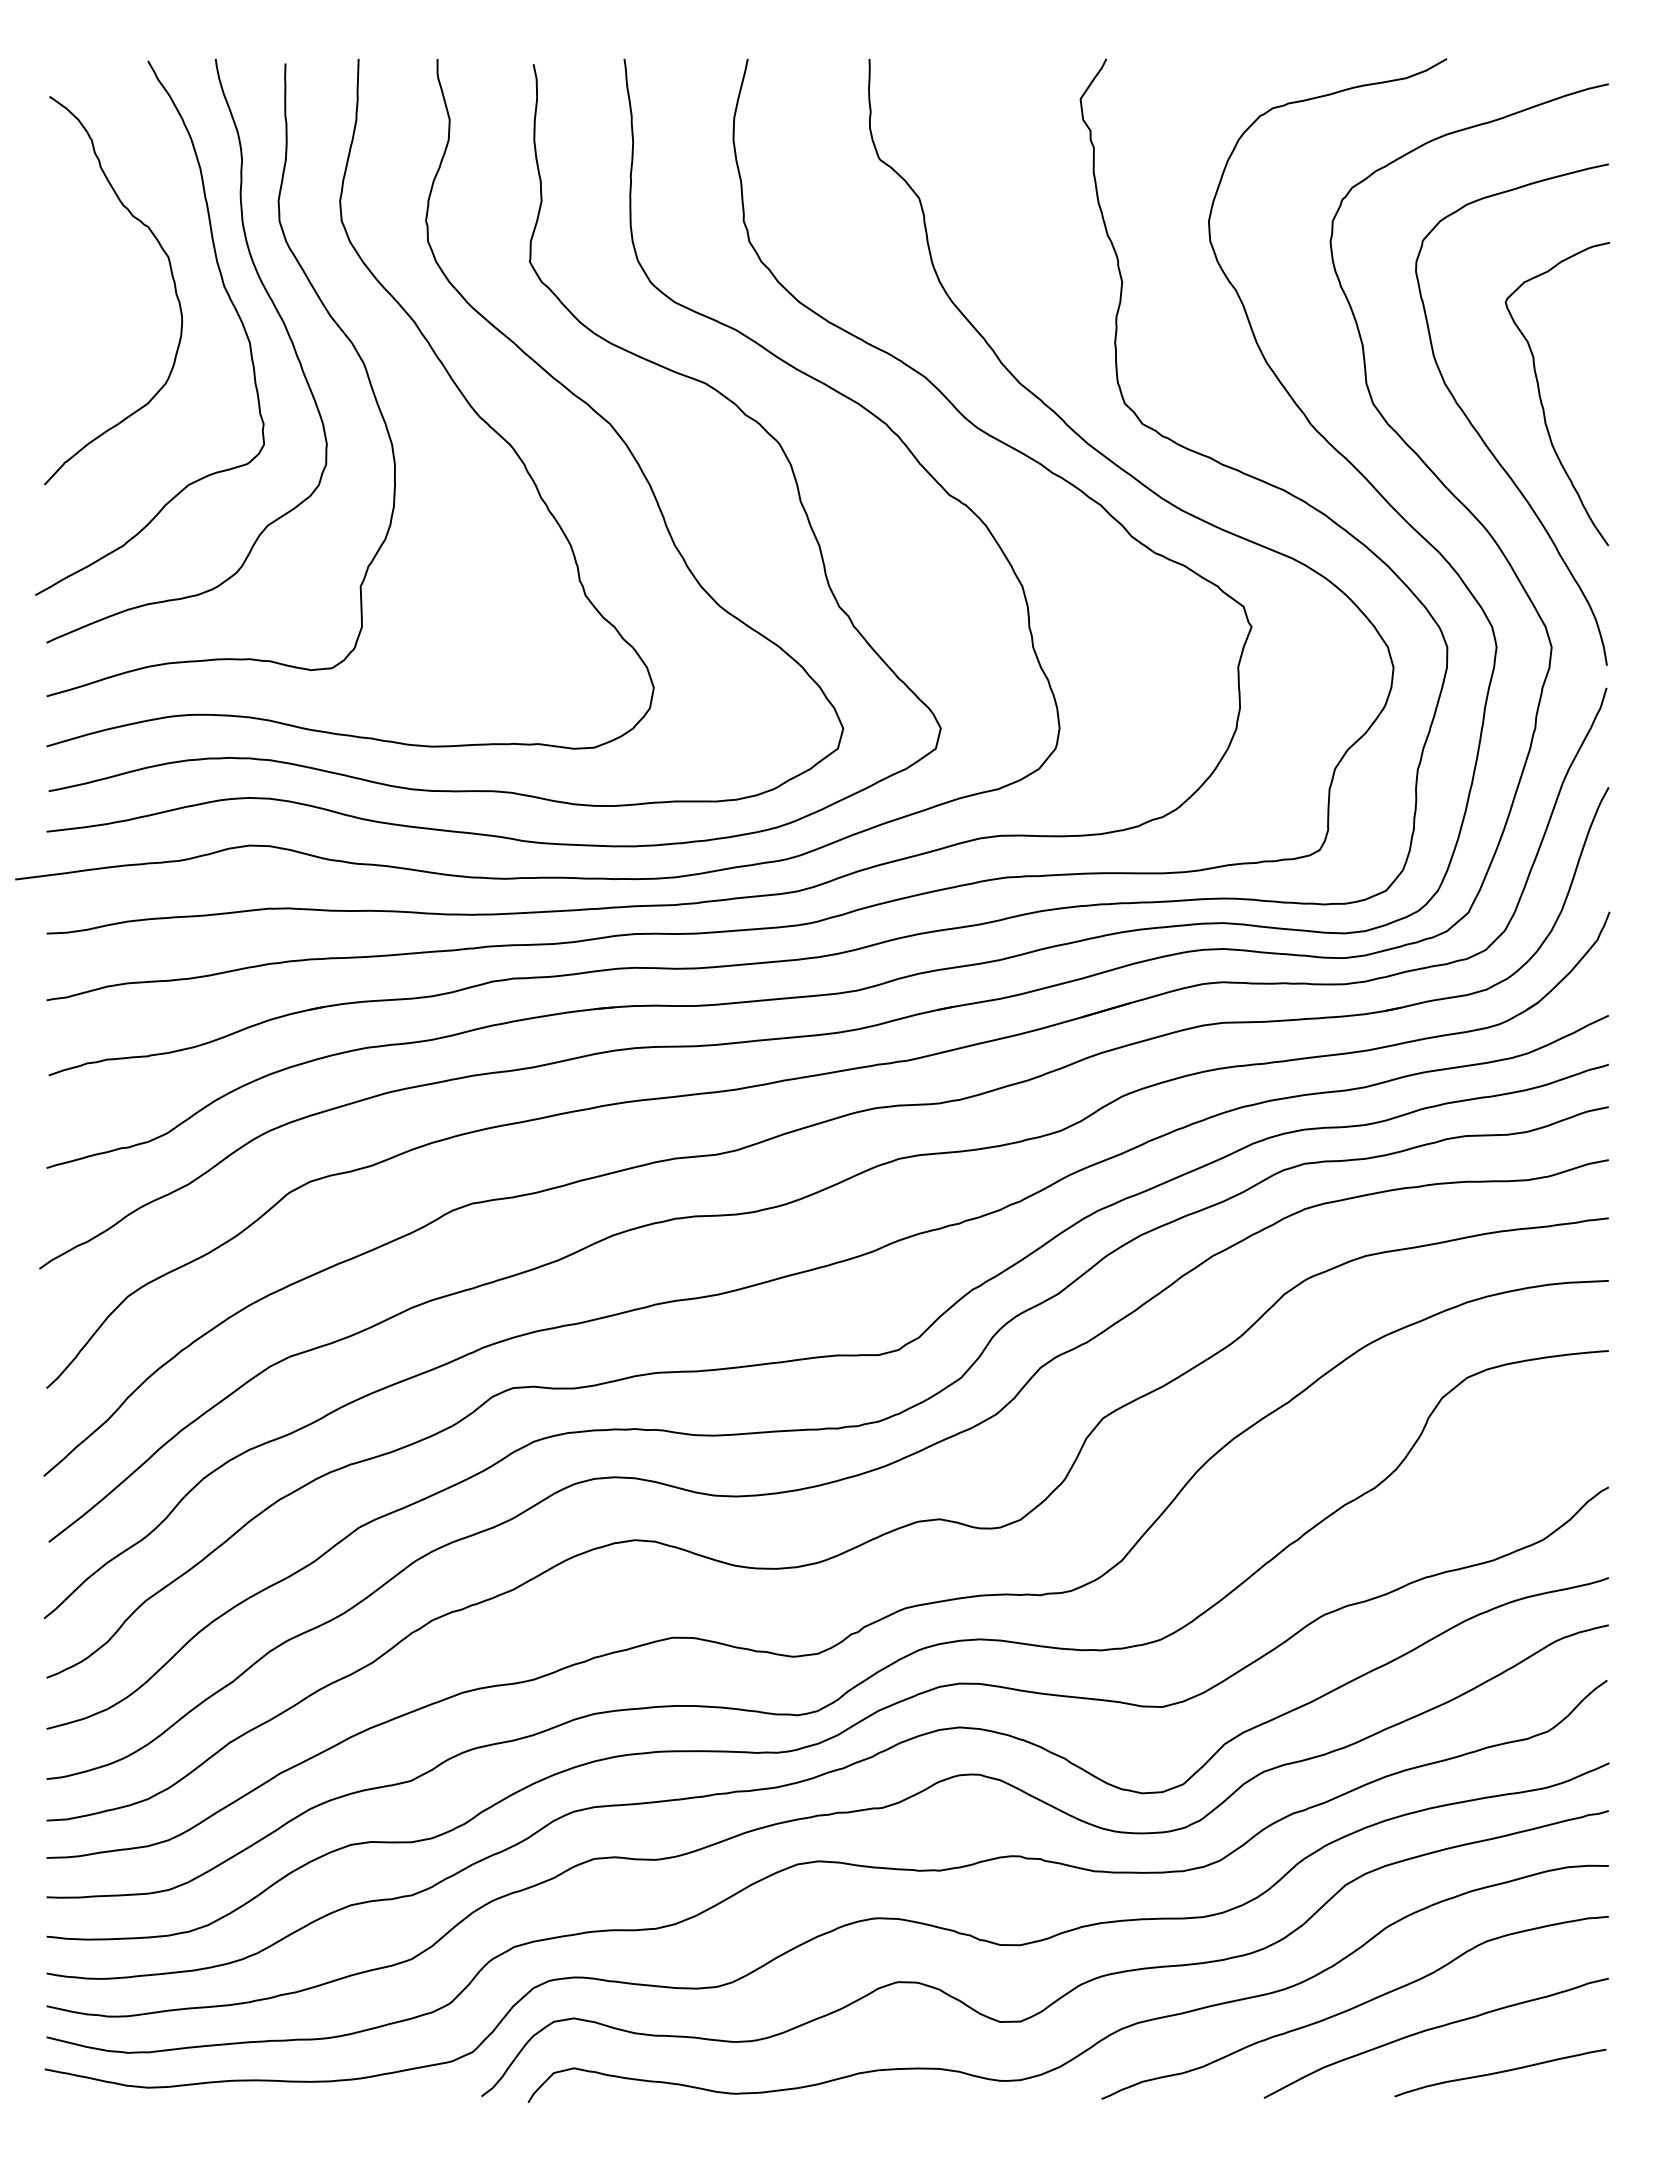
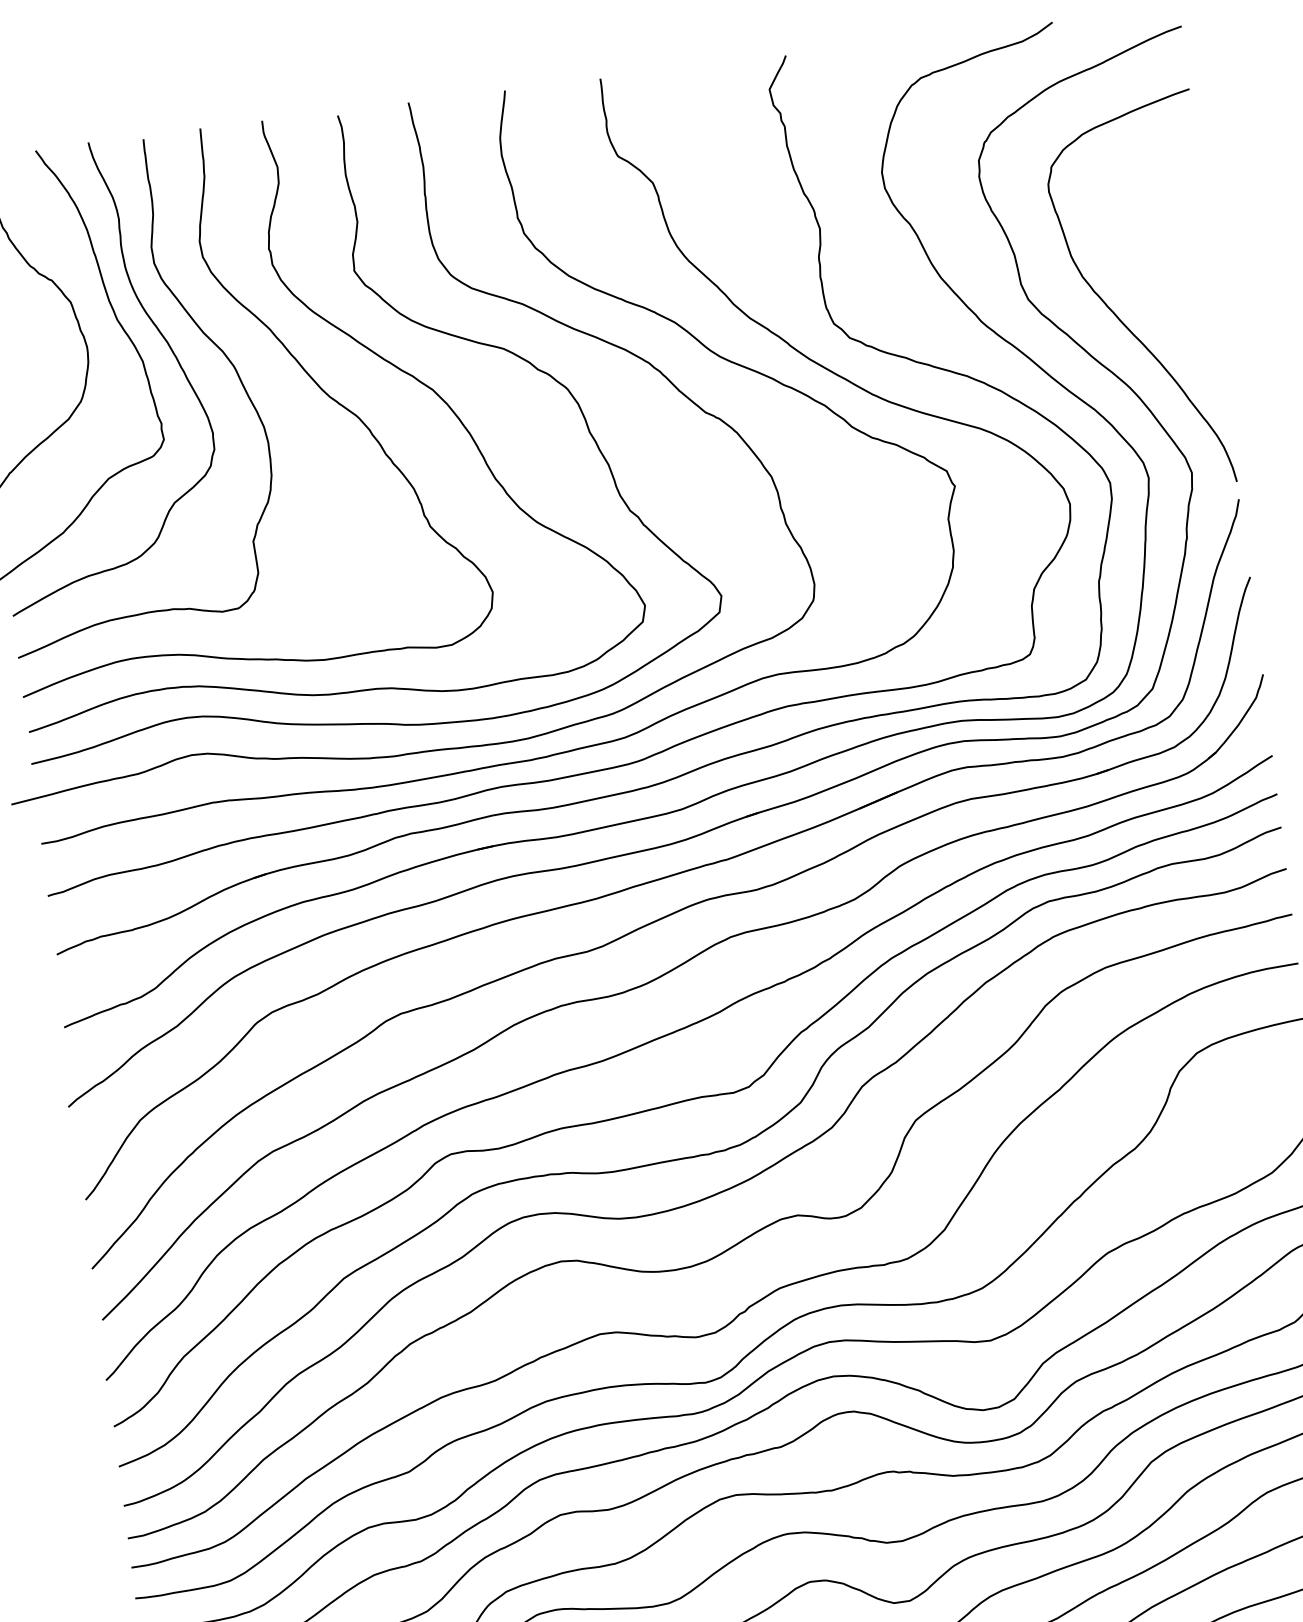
curve: (1541, 398) -> (1159, 279), removed

